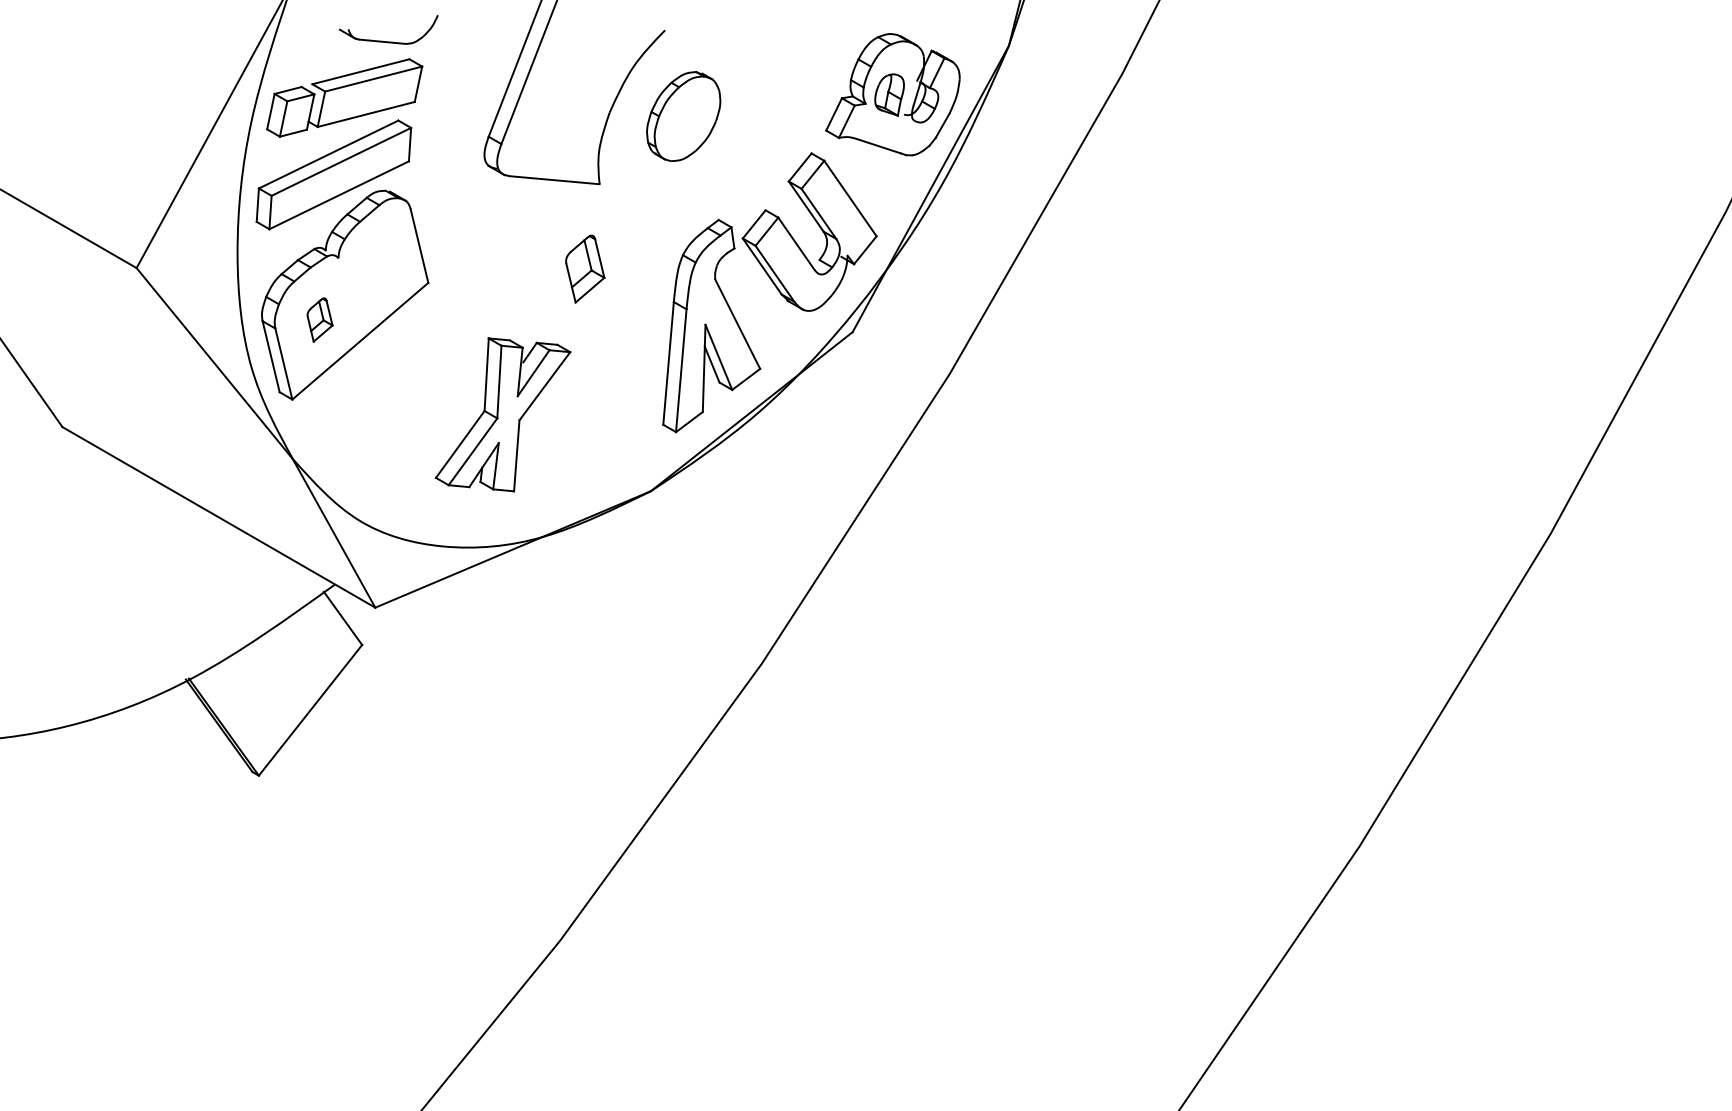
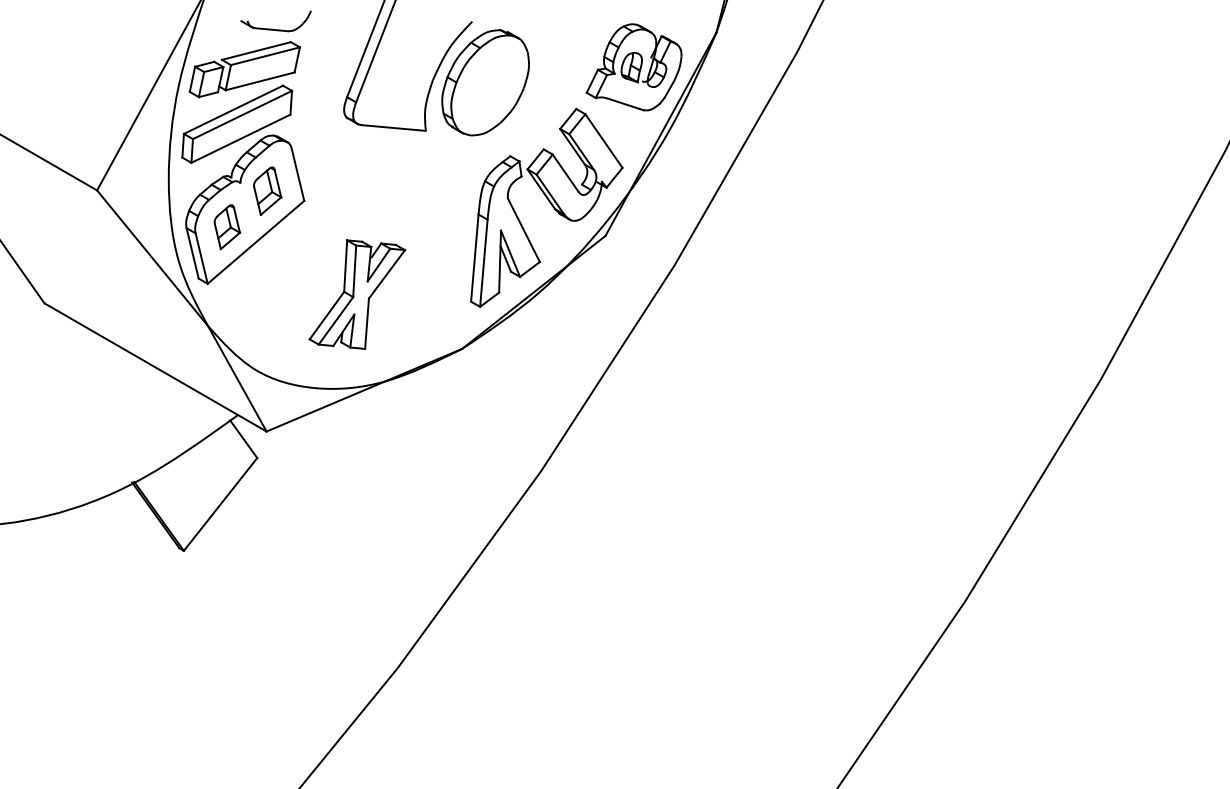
part: (683, 116) -> (485, 82), size x1.67
part: (585, 268) -> (267, 190), moved
part: (320, 320) -> (227, 227), size x1.43

